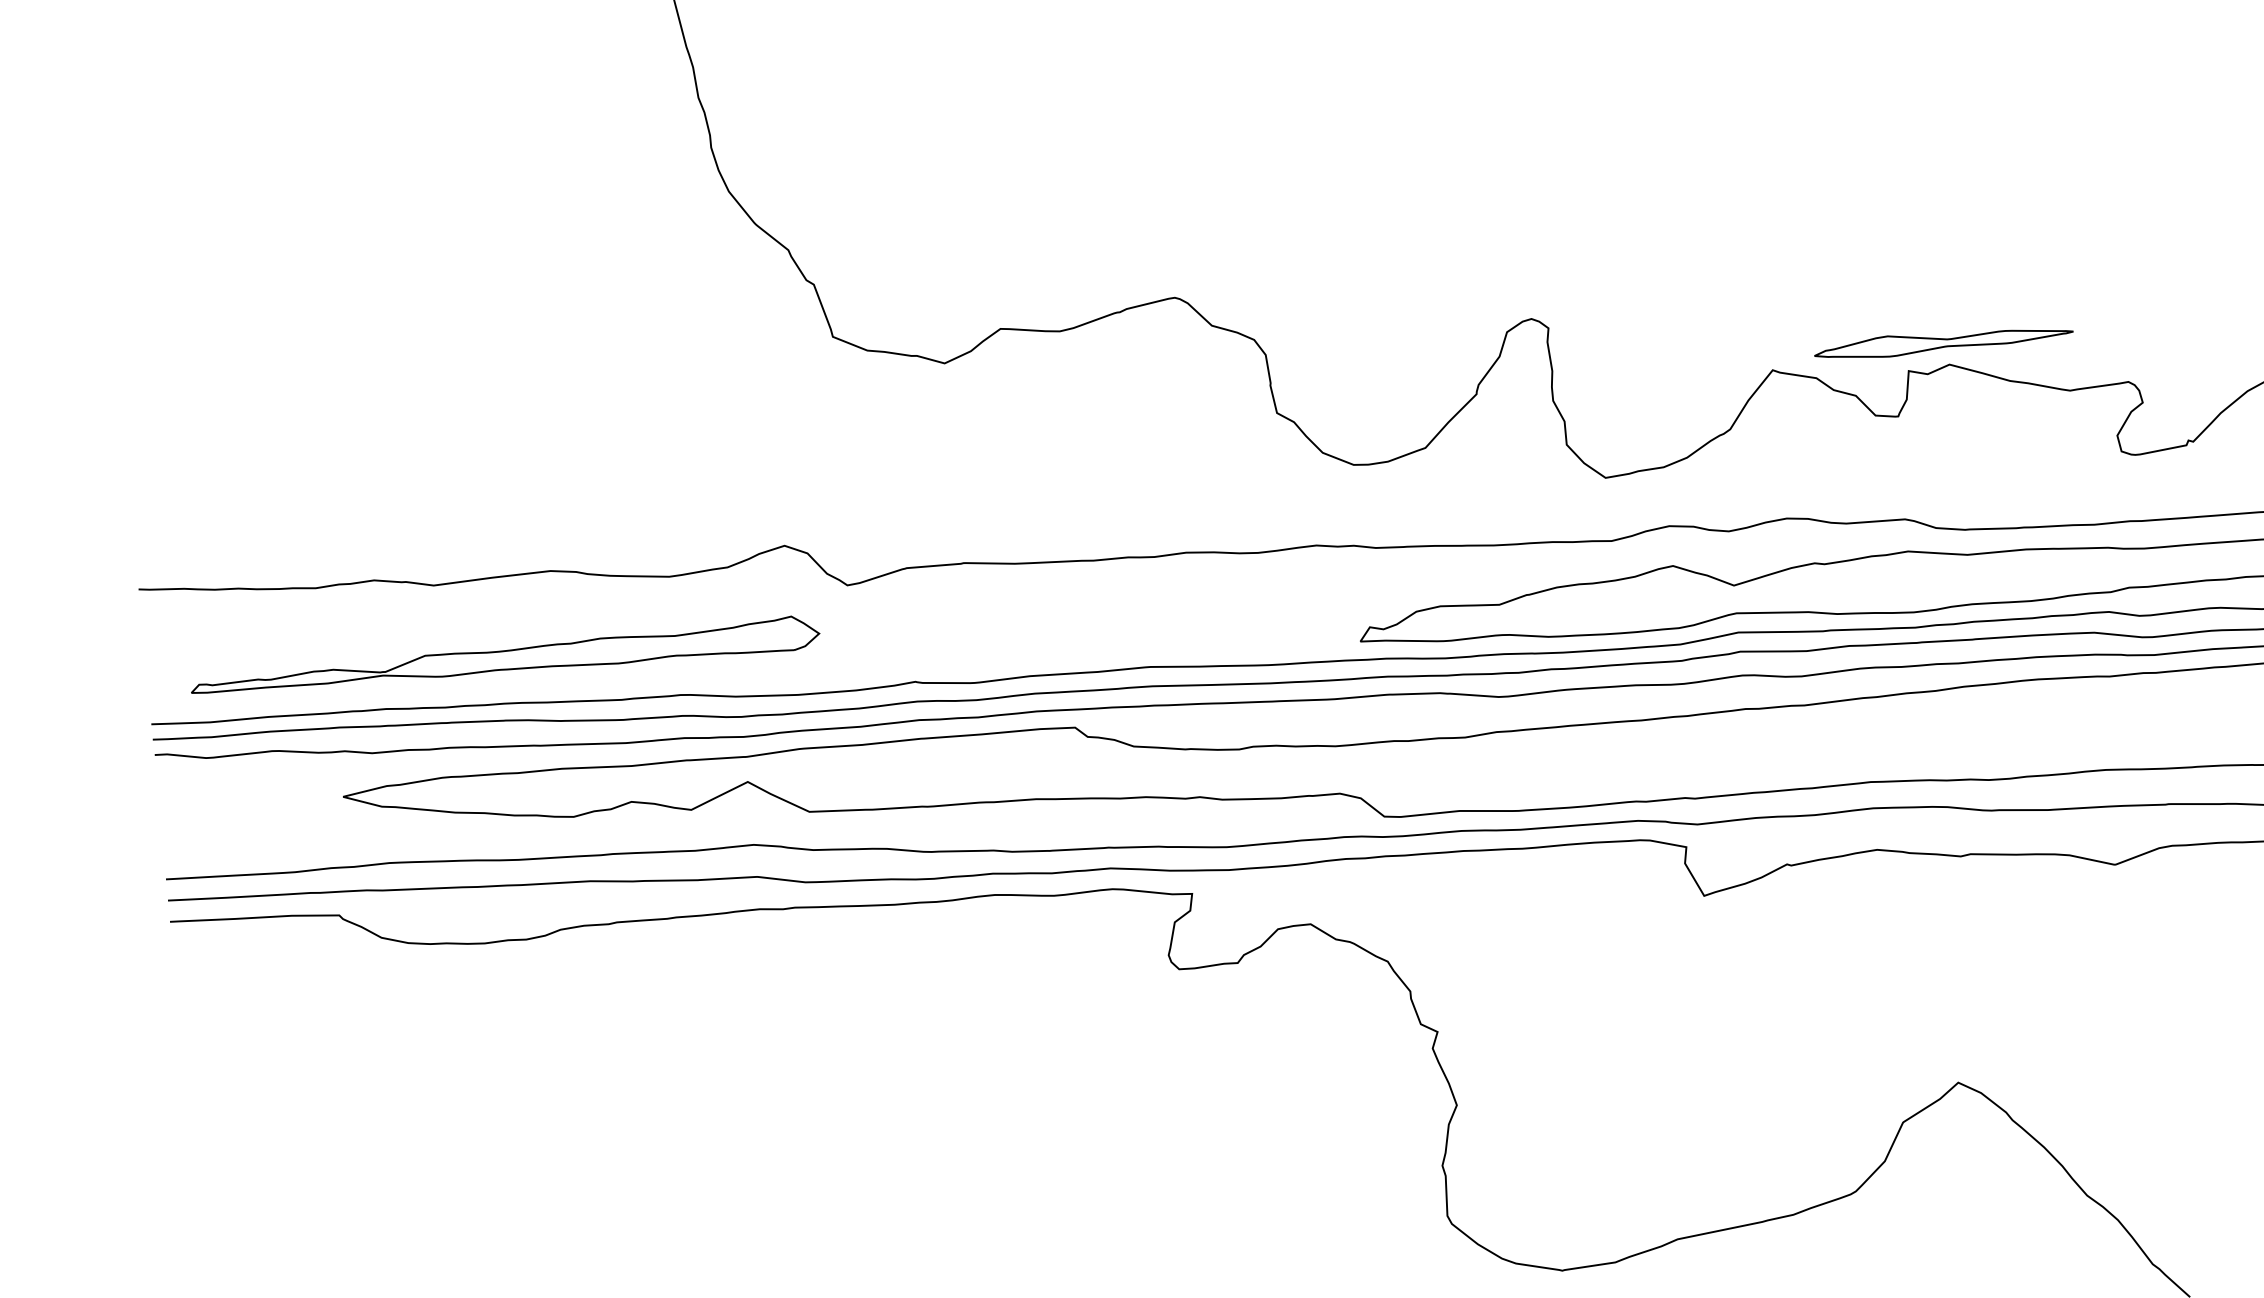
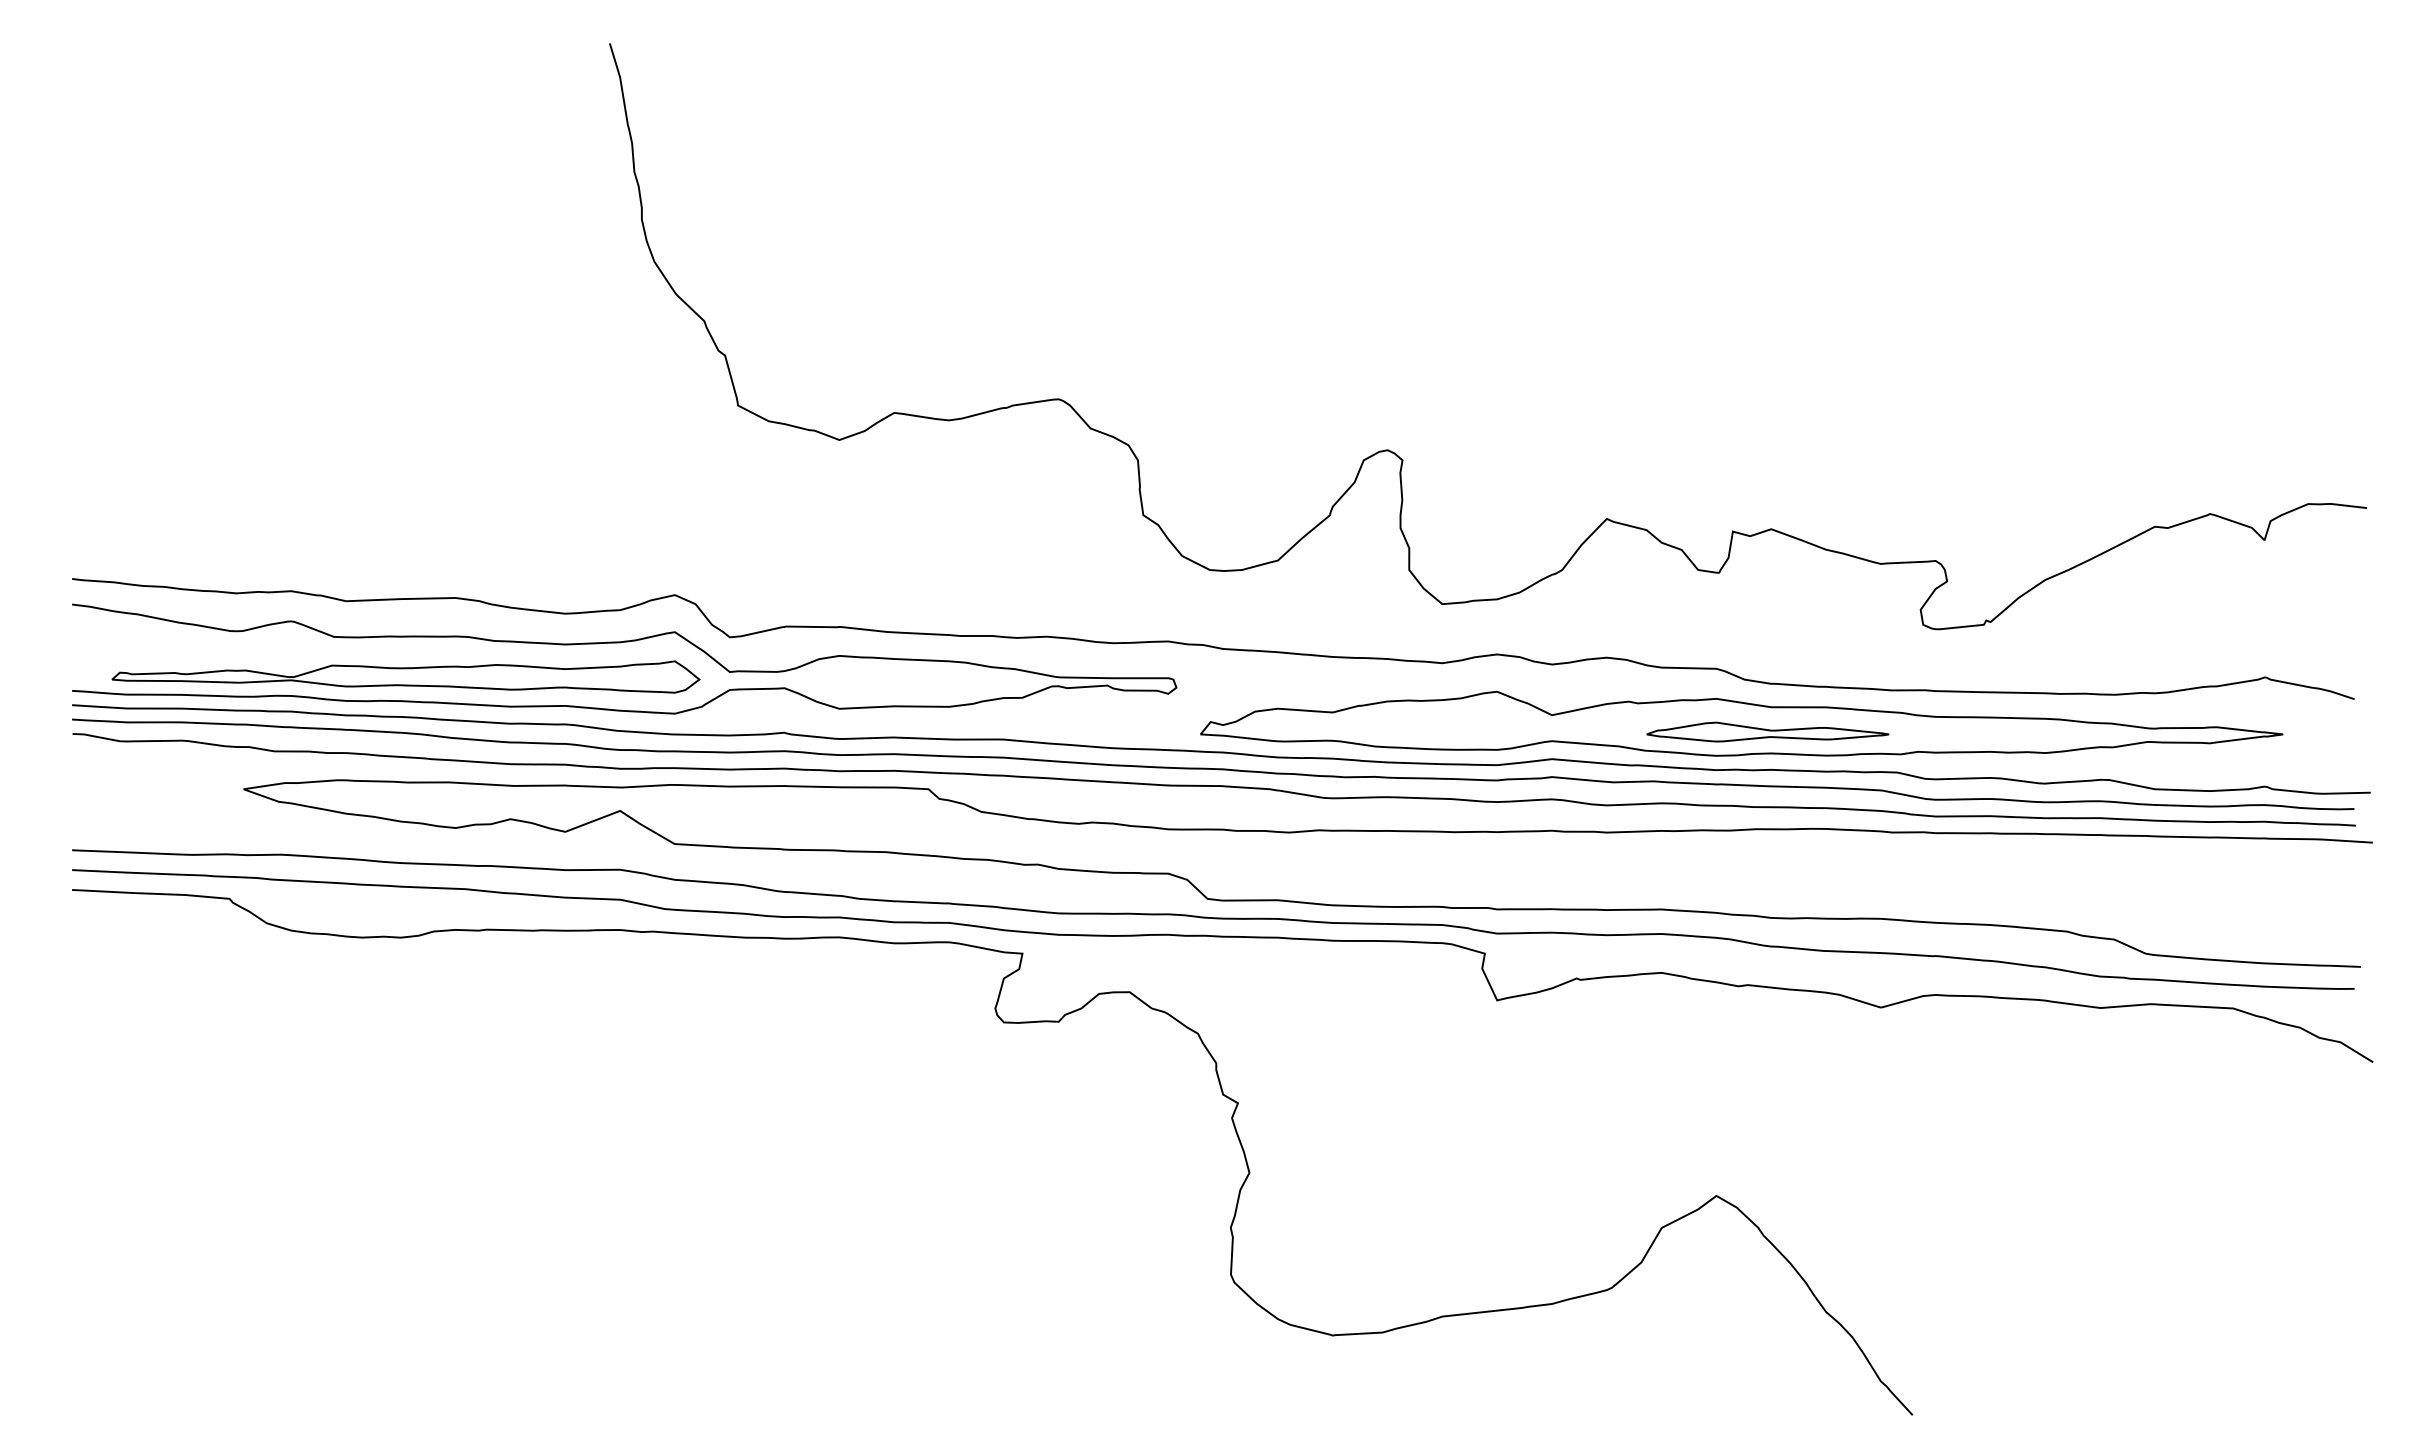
part: (1943, 340) -> (1767, 731), moved
curve: (731, 603) -> (620, 643), added

